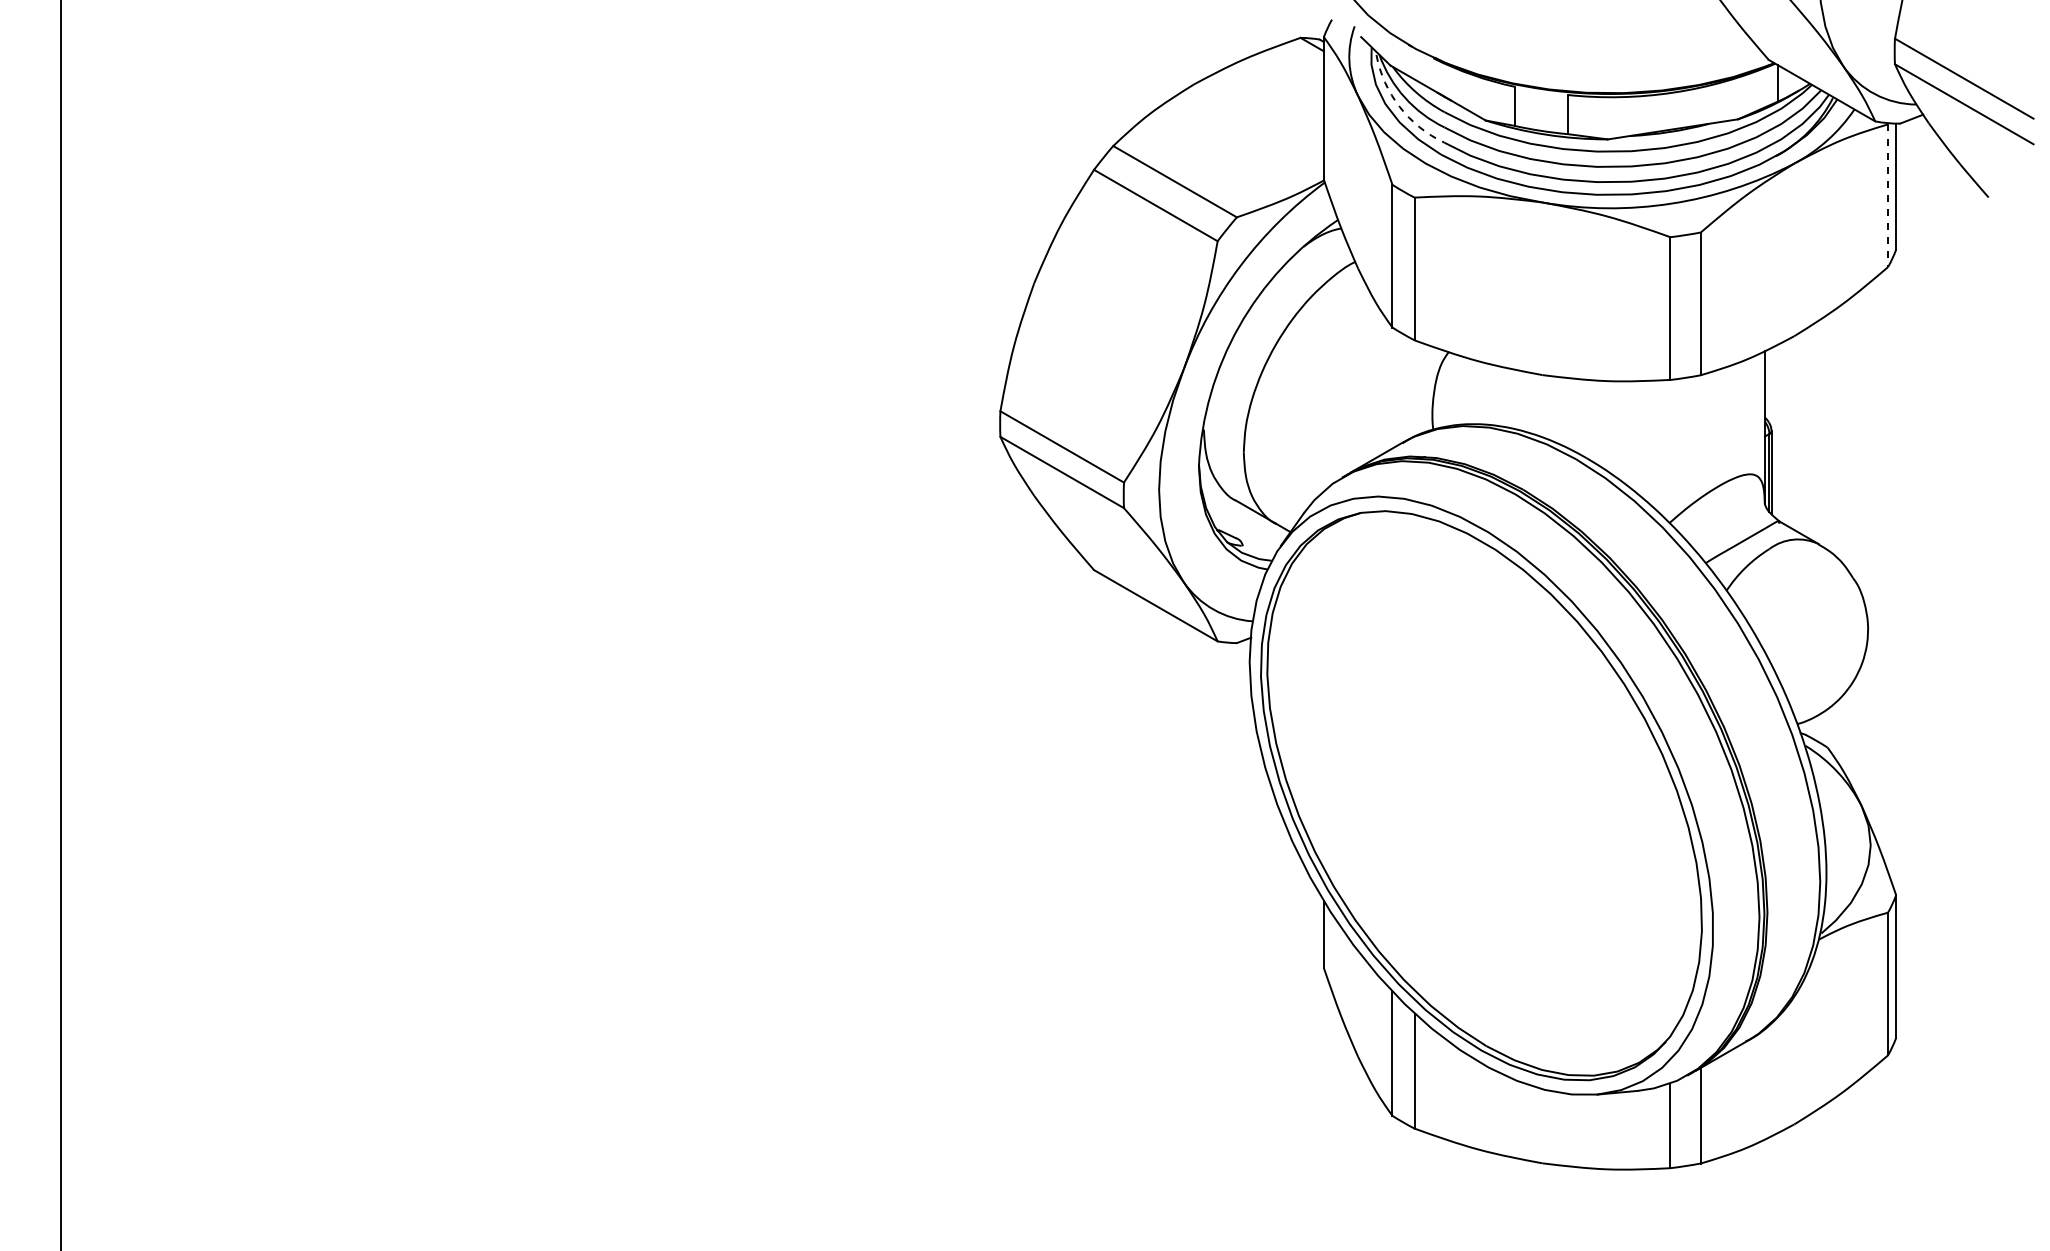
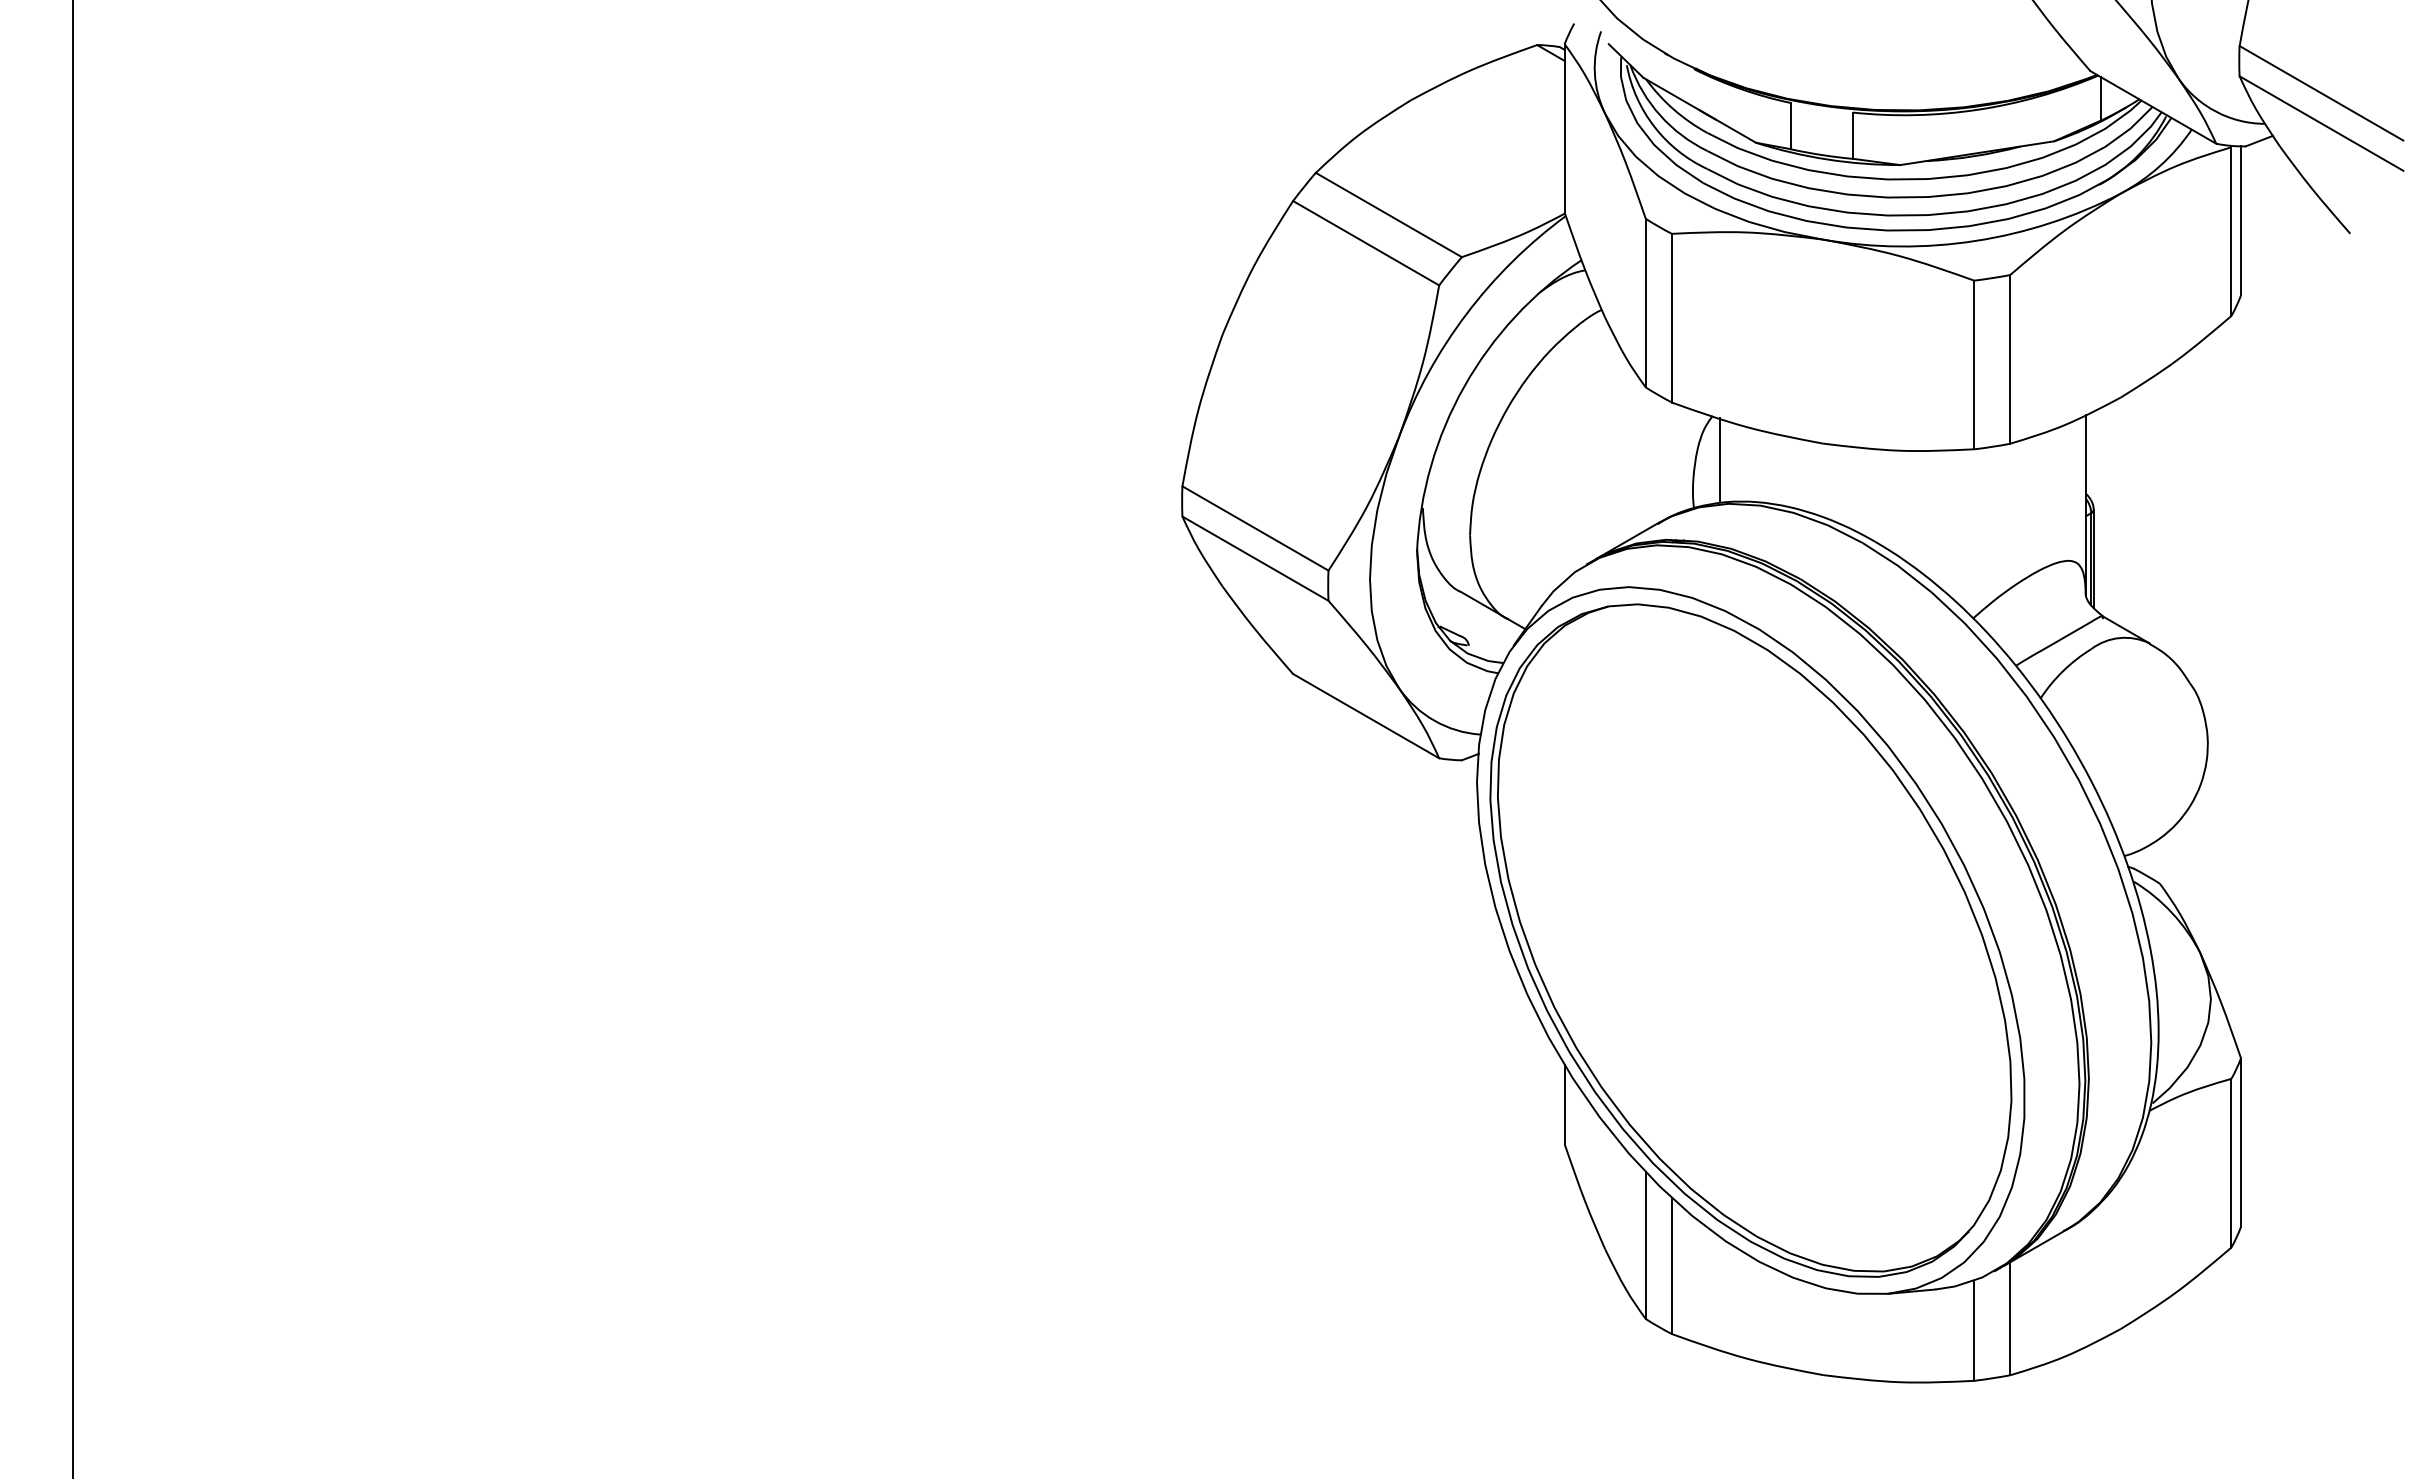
arc: (1399, 106) -> (1654, 126), dashed -> solid
line: (1888, 196) -> (2231, 232), dashed -> solid
line: (1454, 388) -> (1719, 459), added

